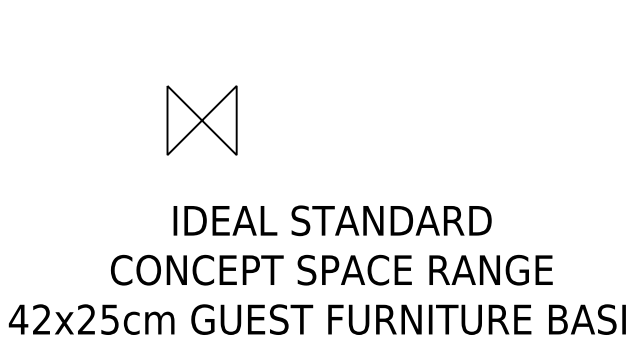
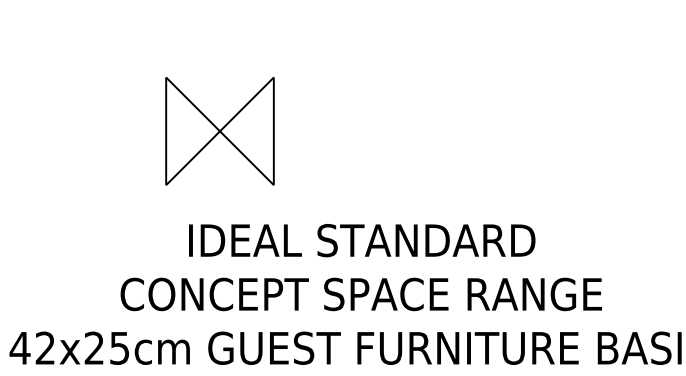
part: (201, 120) -> (219, 131), size x1.43

